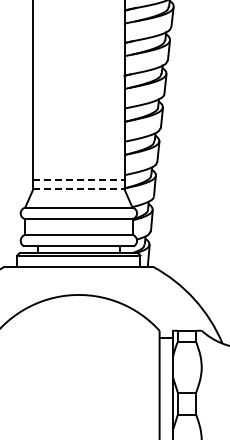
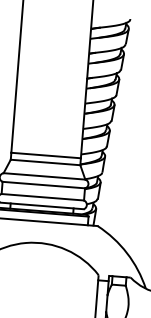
line: (78, 180) -> (45, 155), dashed -> solid
line: (78, 189) -> (45, 162), dashed -> solid

